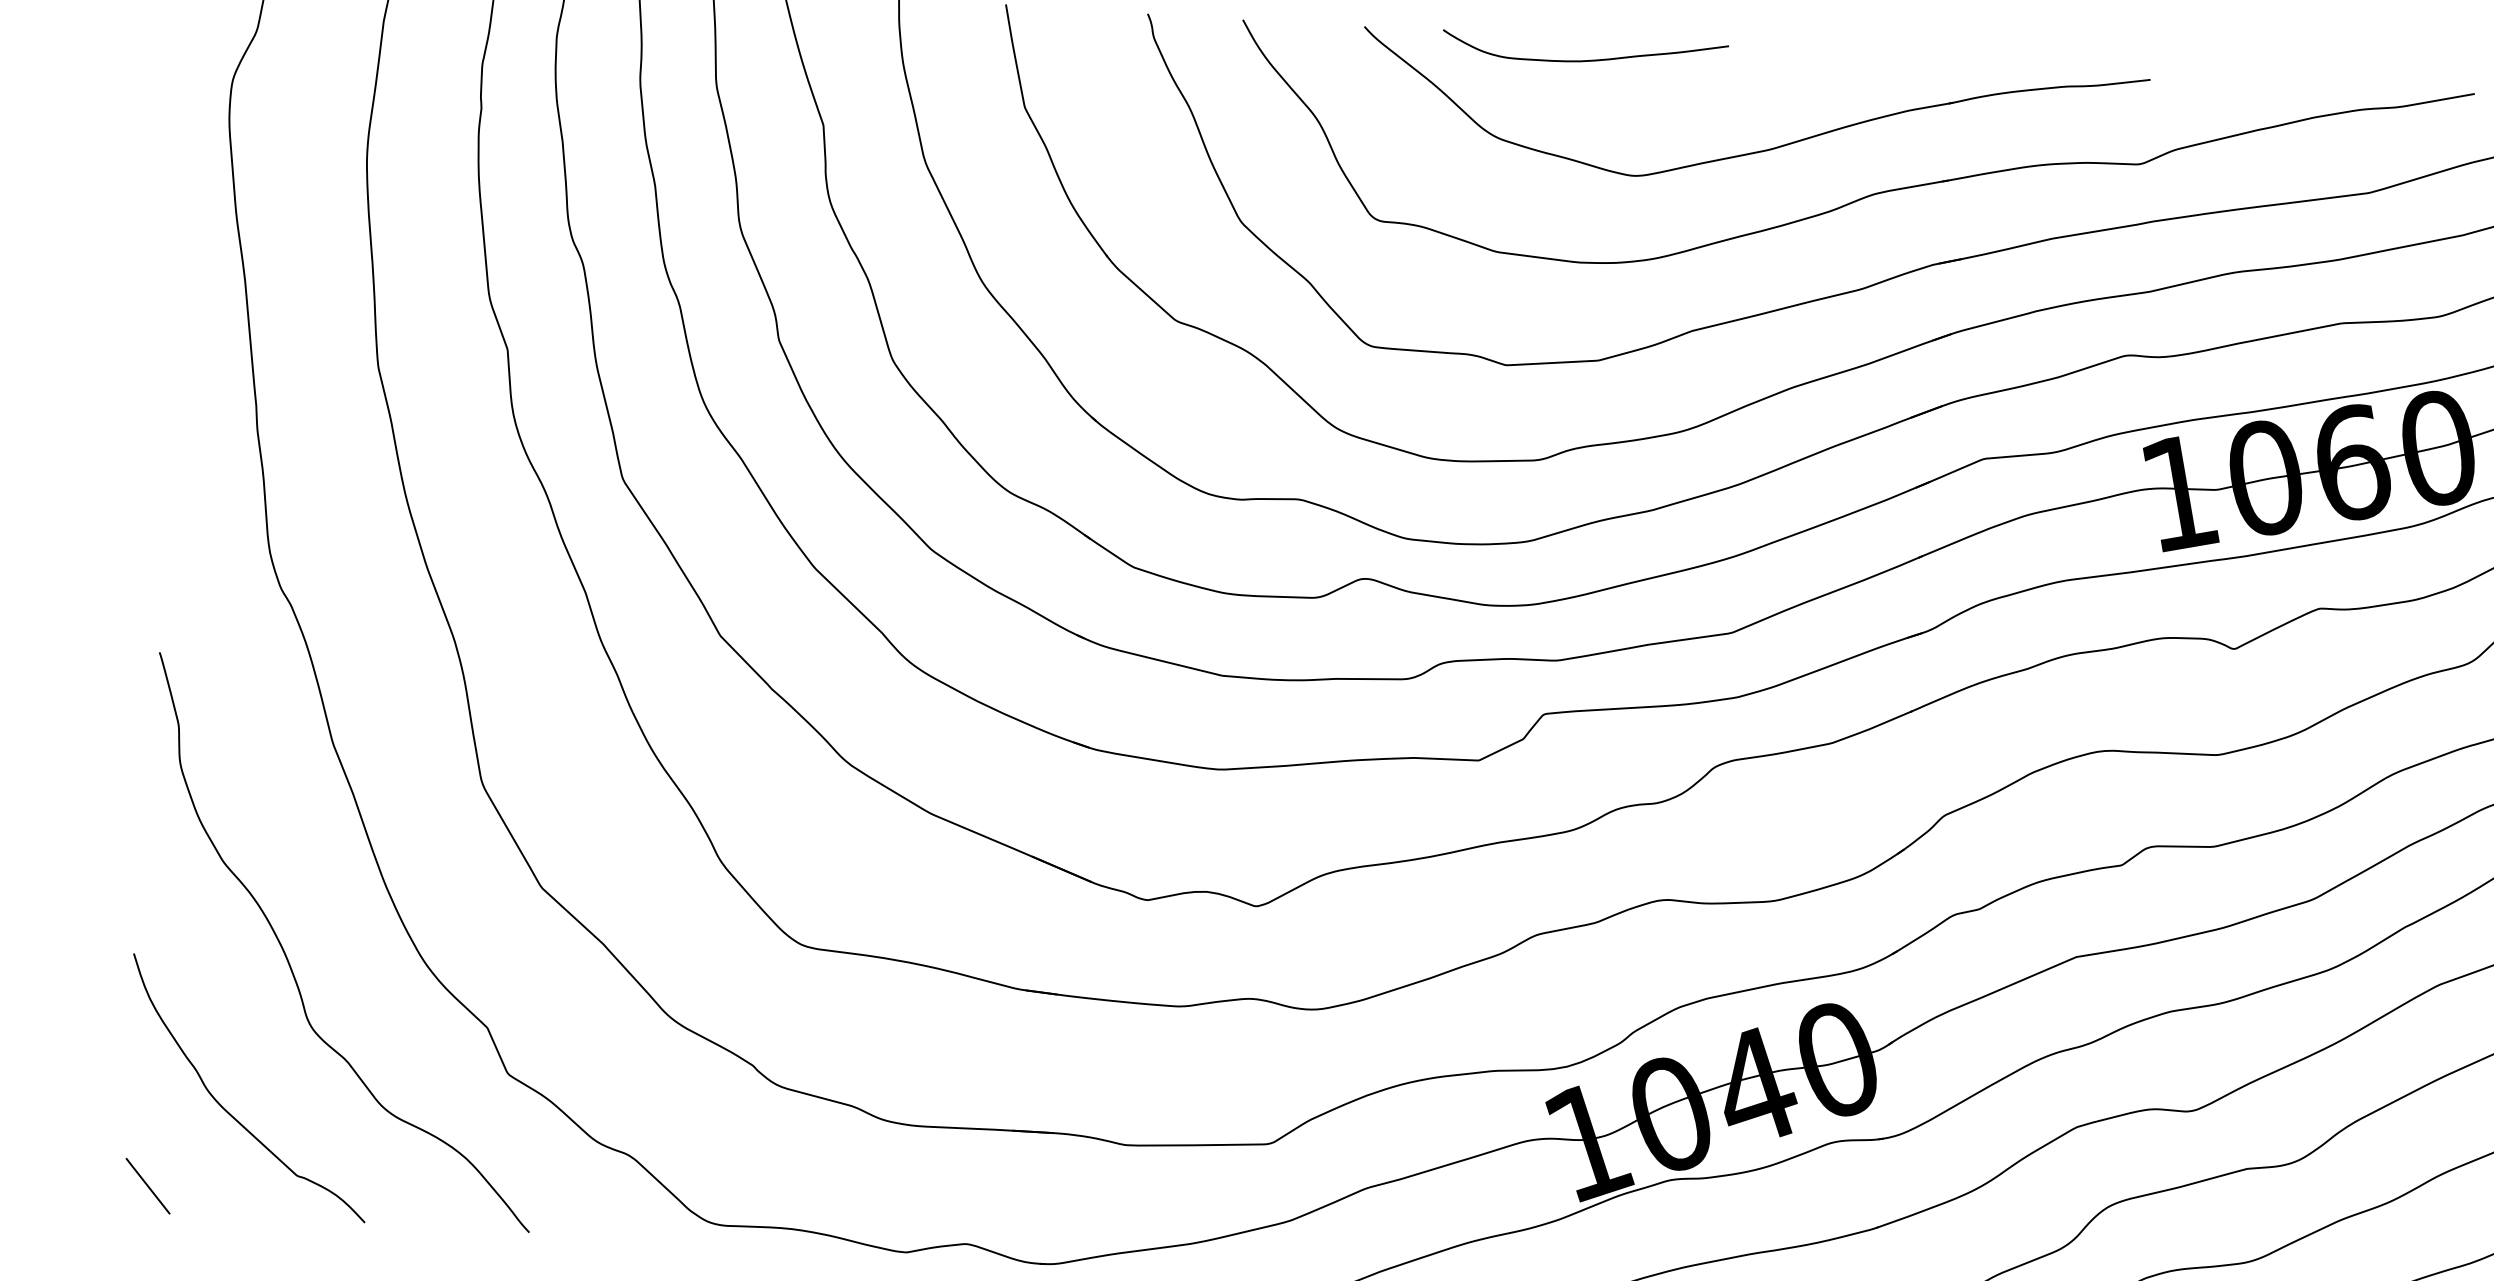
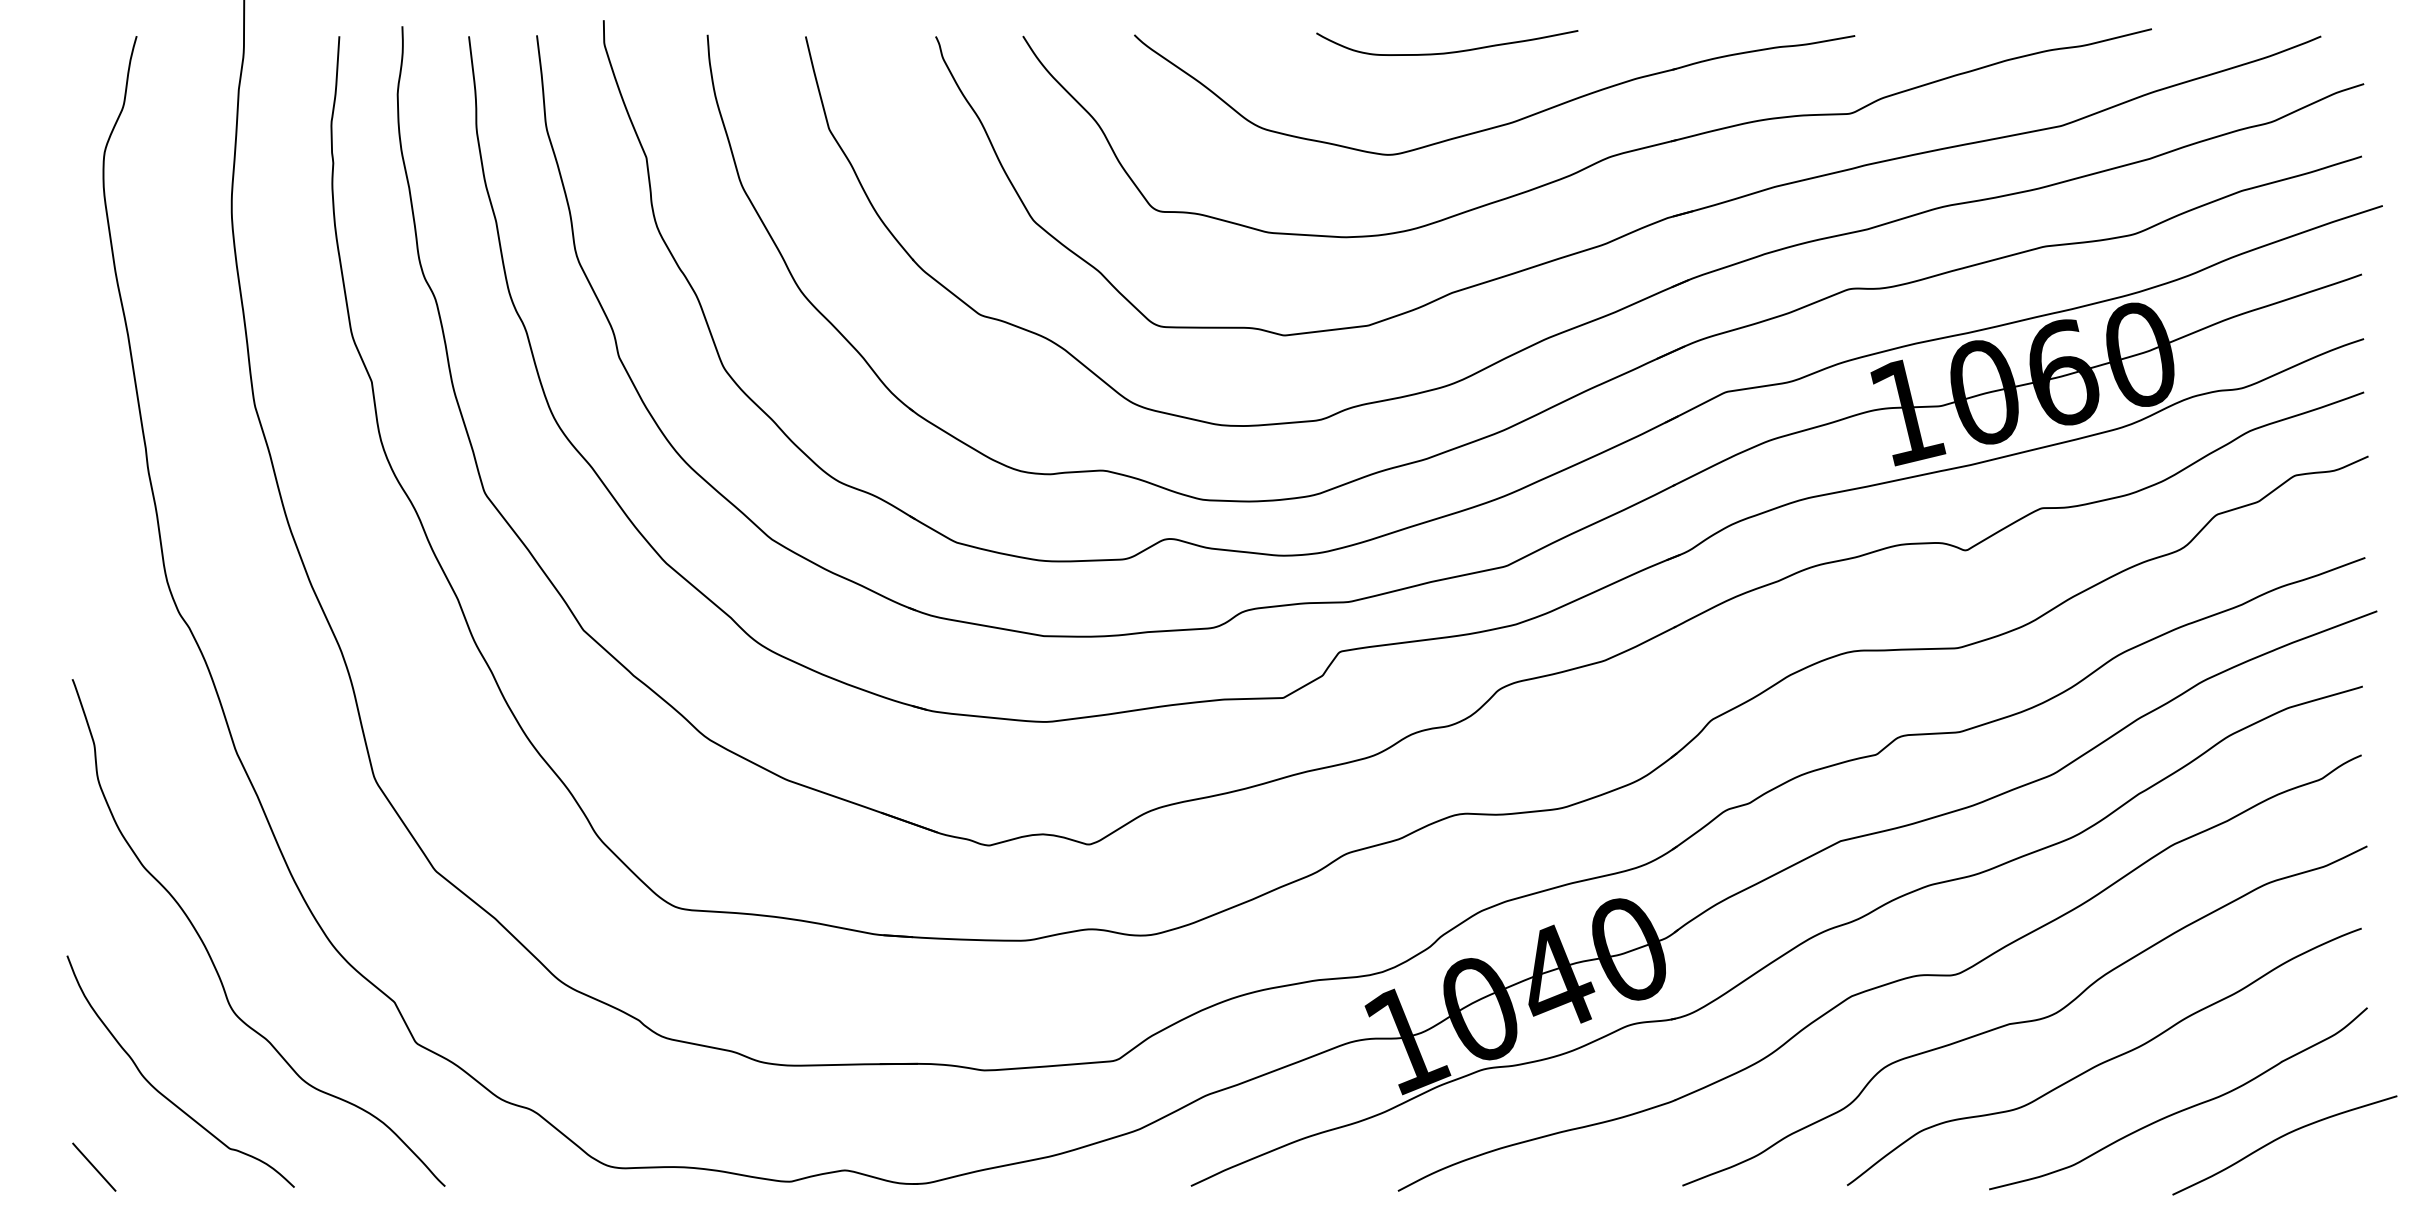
curve: (1588, 59) -> (1450, 51), moved

